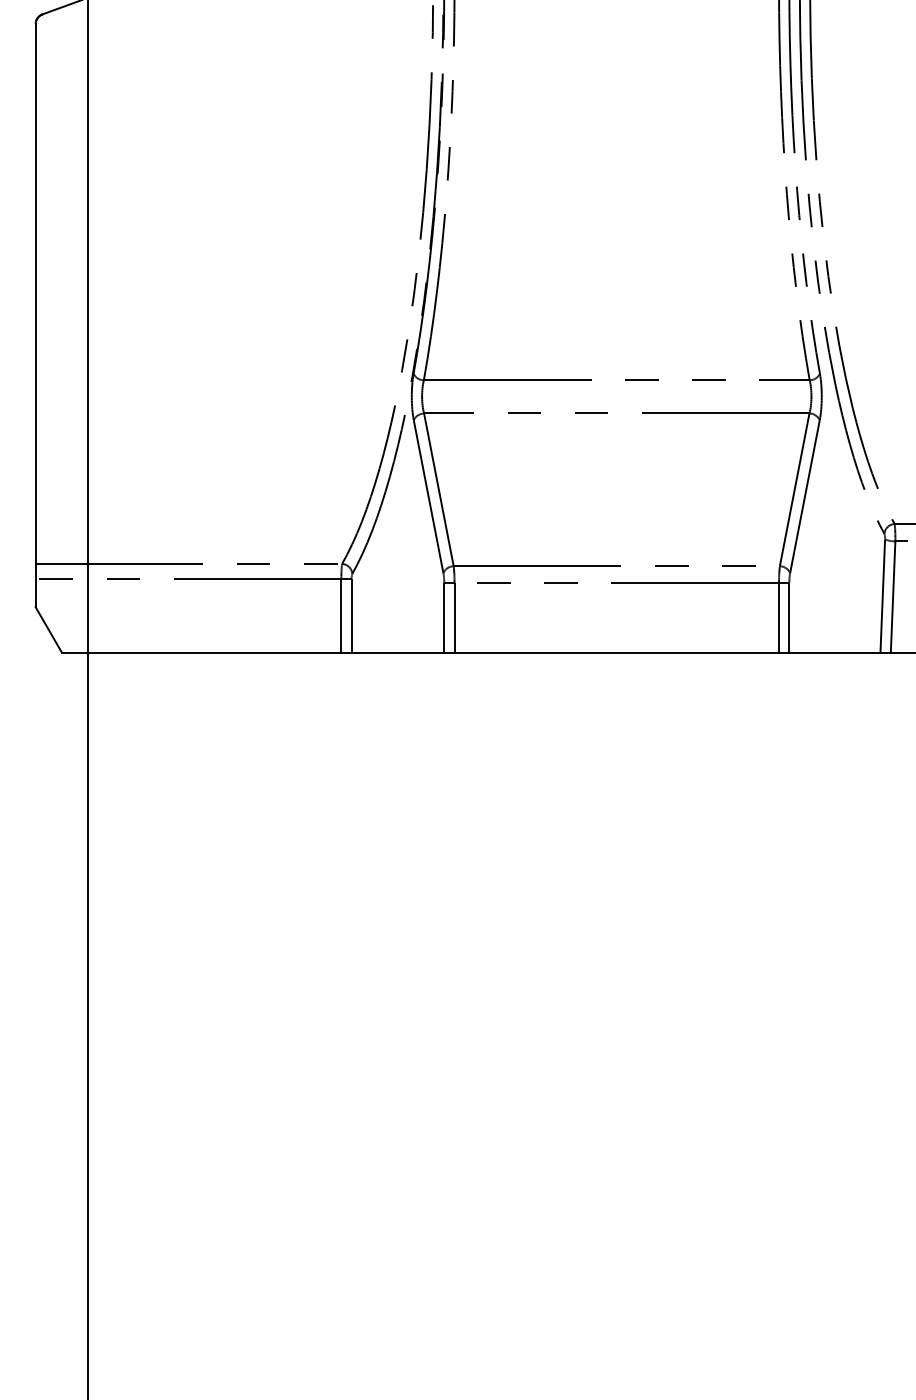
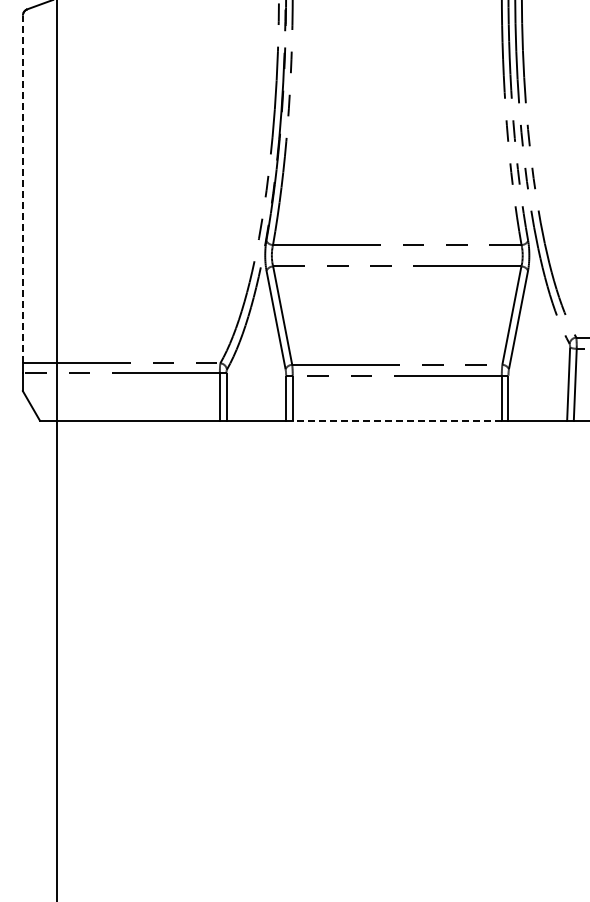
line: (34, 294) -> (22, 189), solid -> dashed
line: (617, 652) -> (397, 420), solid -> dashed

